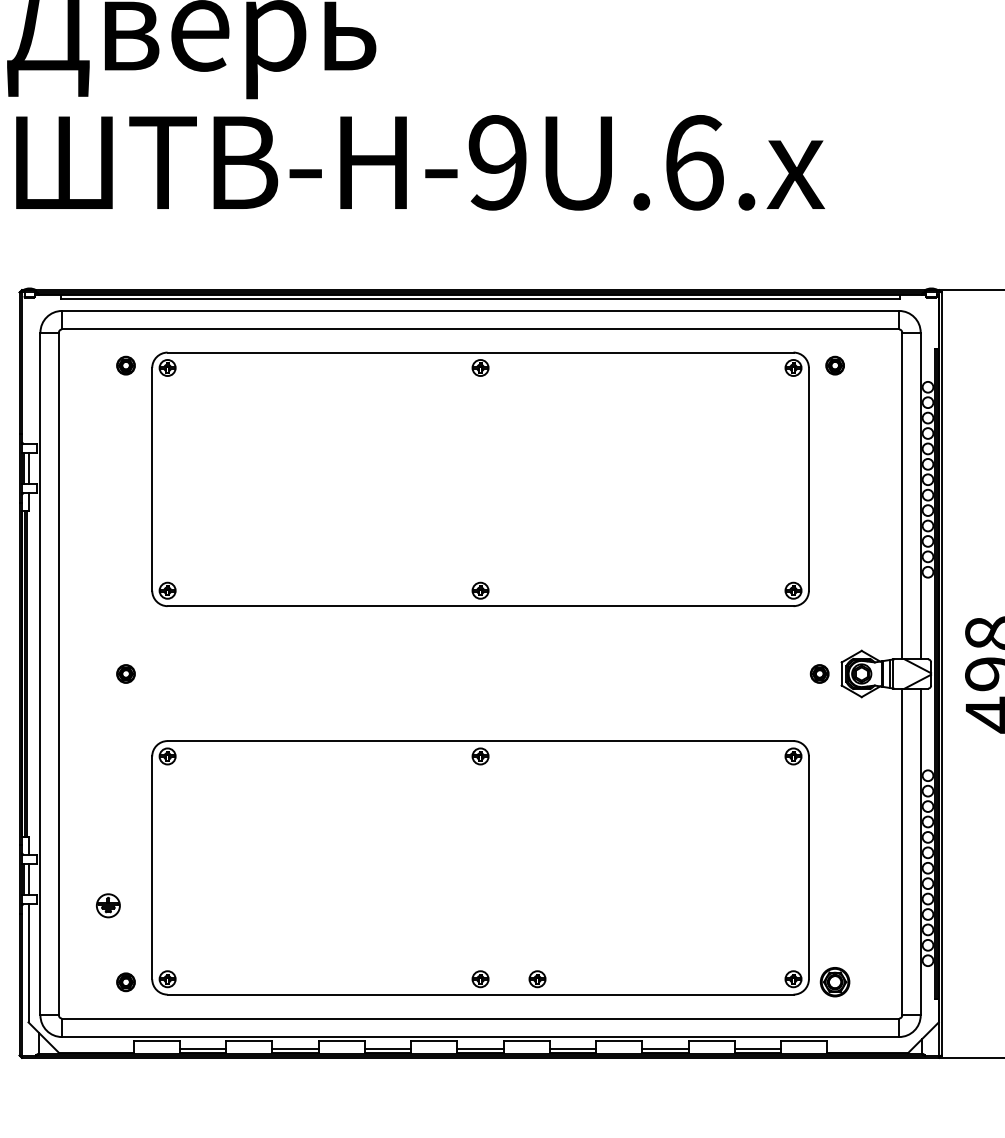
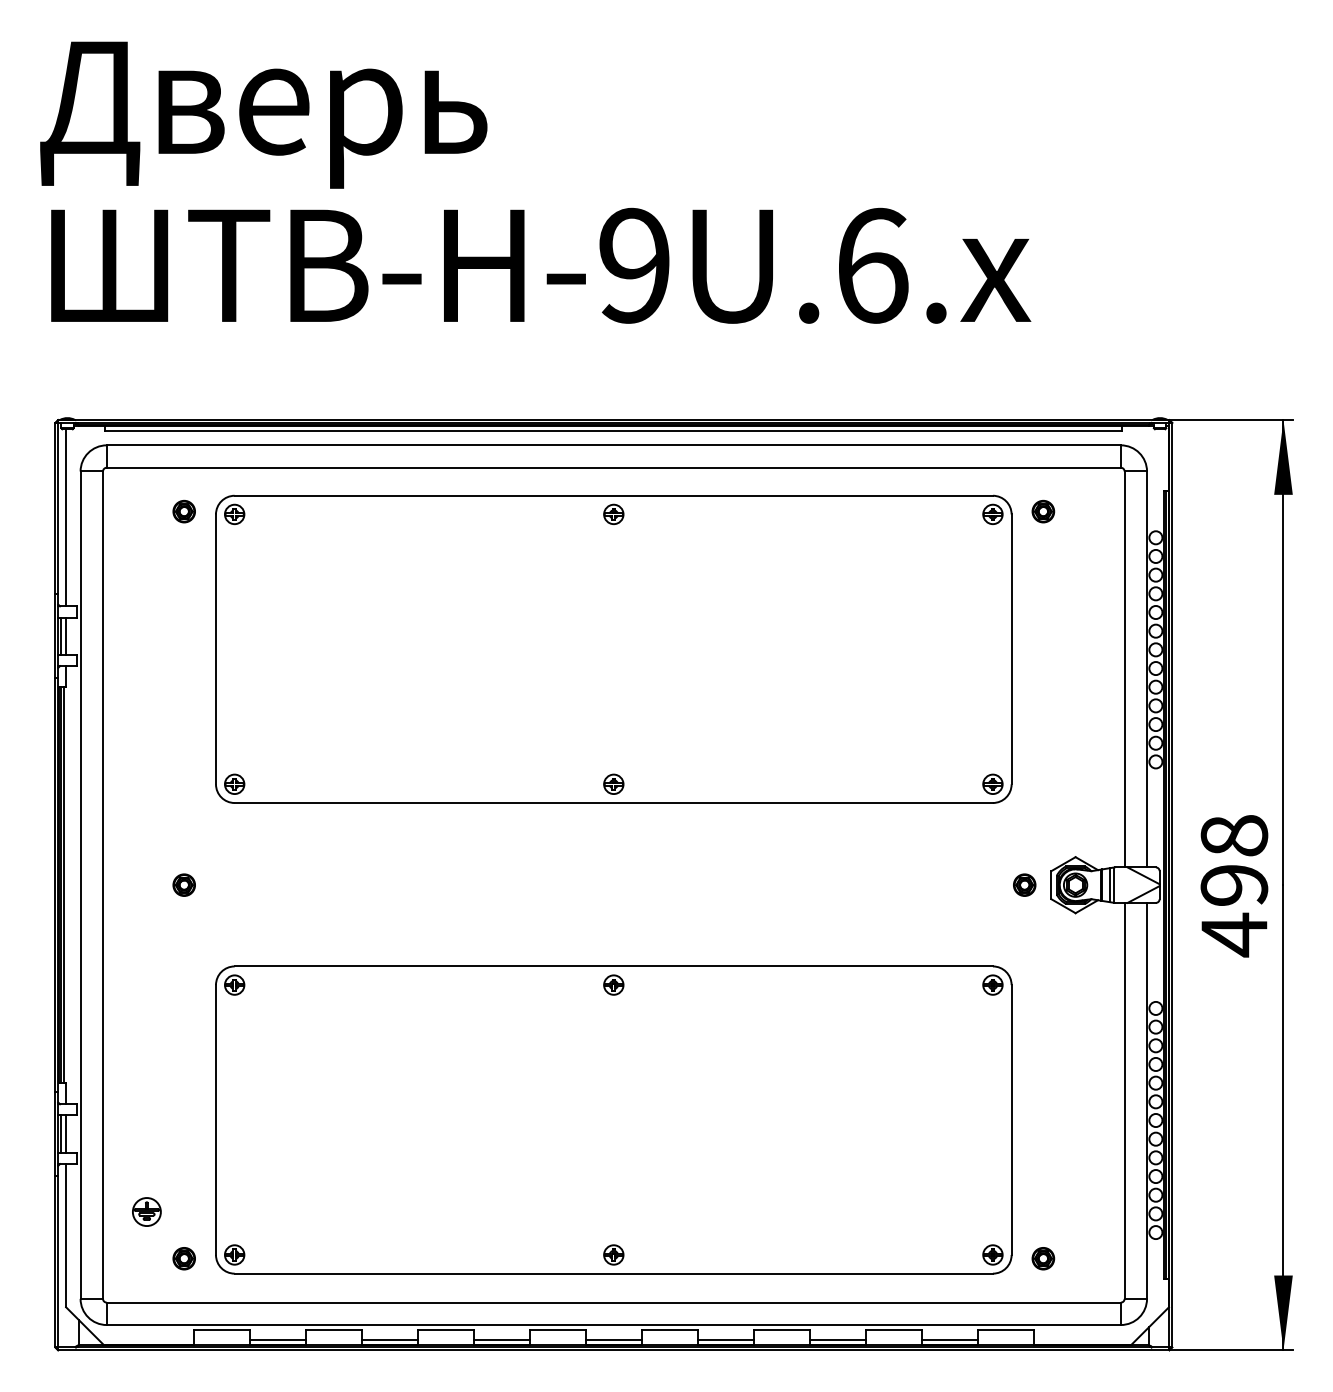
line: (28, 370) -> (66, 517), added
part: (108, 905) -> (146, 1211), moved
part: (537, 978) -> (682, 1254), removed
part: (835, 982) -> (1043, 1258), size x0.62

